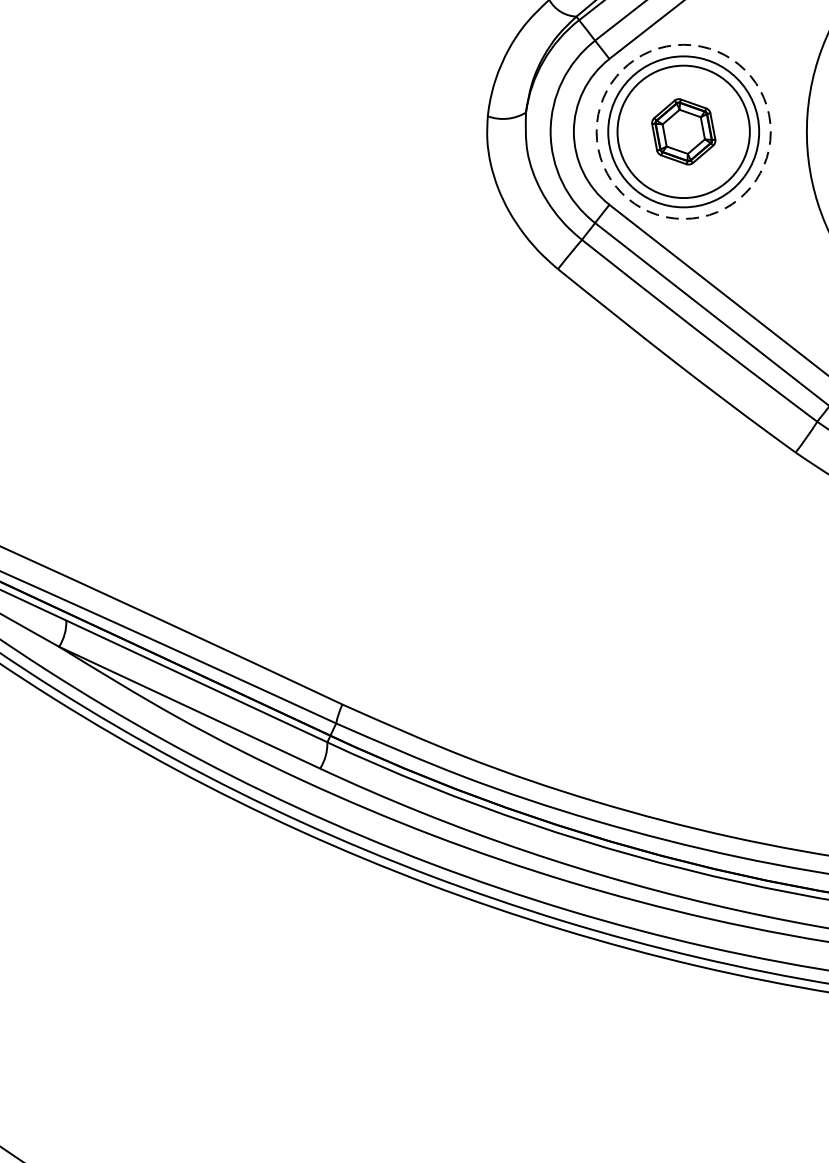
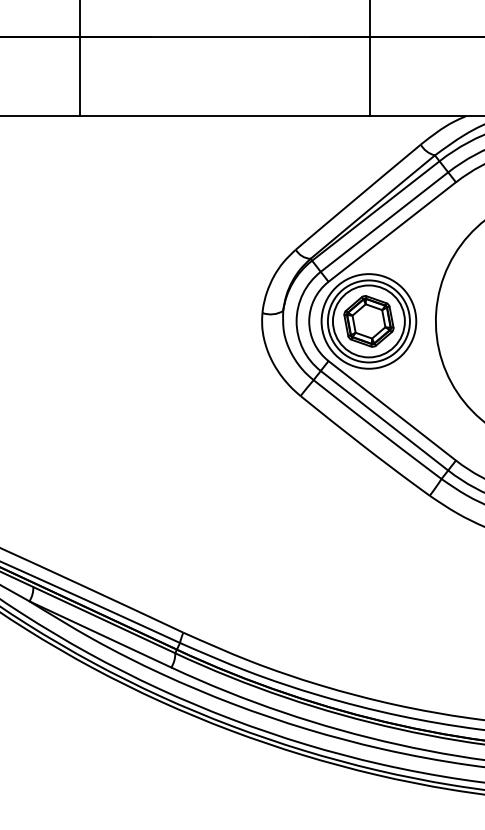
circle: (682, 131) -> (368, 321), dashed -> solid
part: (682, 131) -> (368, 321), size x1.43

